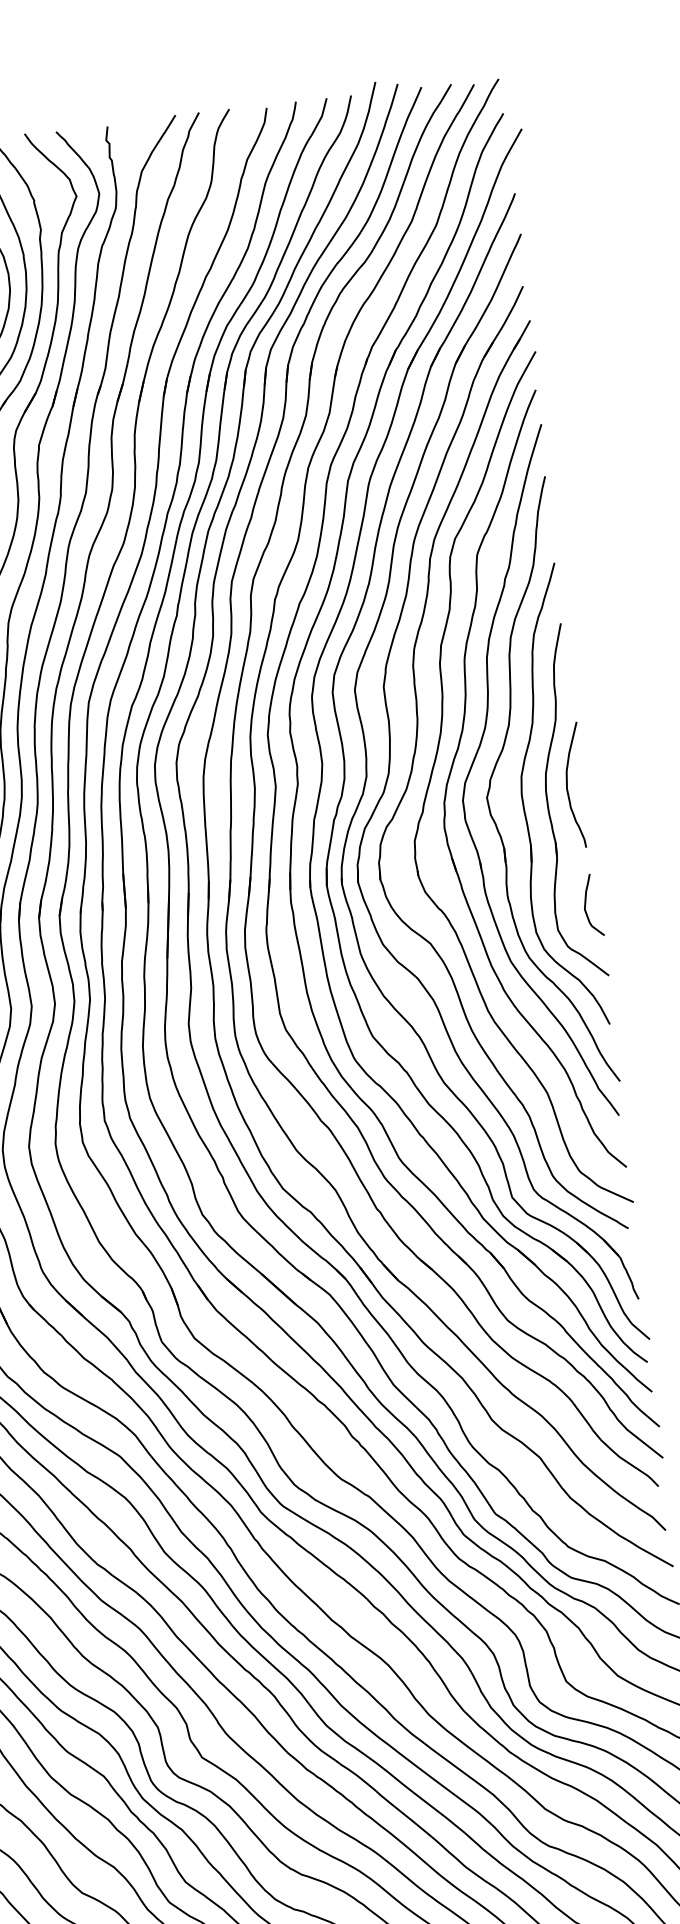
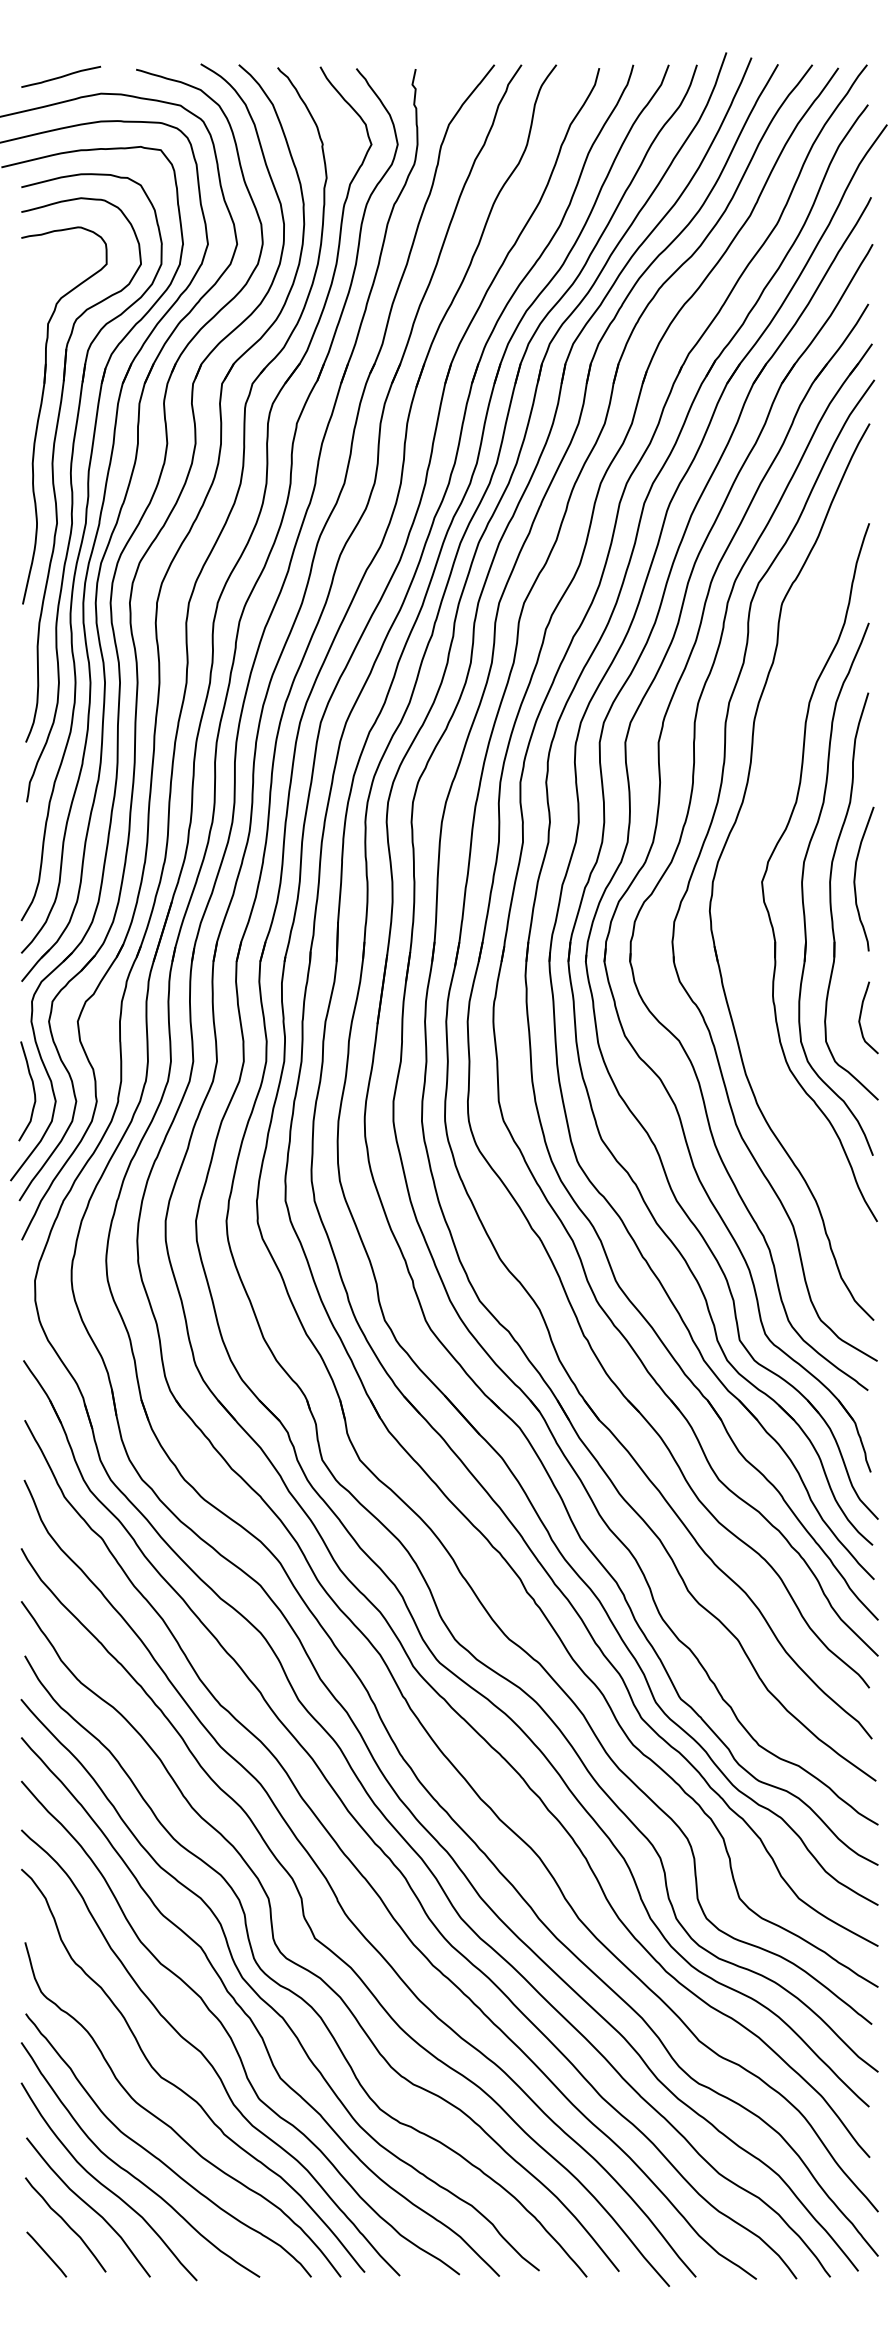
part: (475, 760) -> (753, 837), removed

